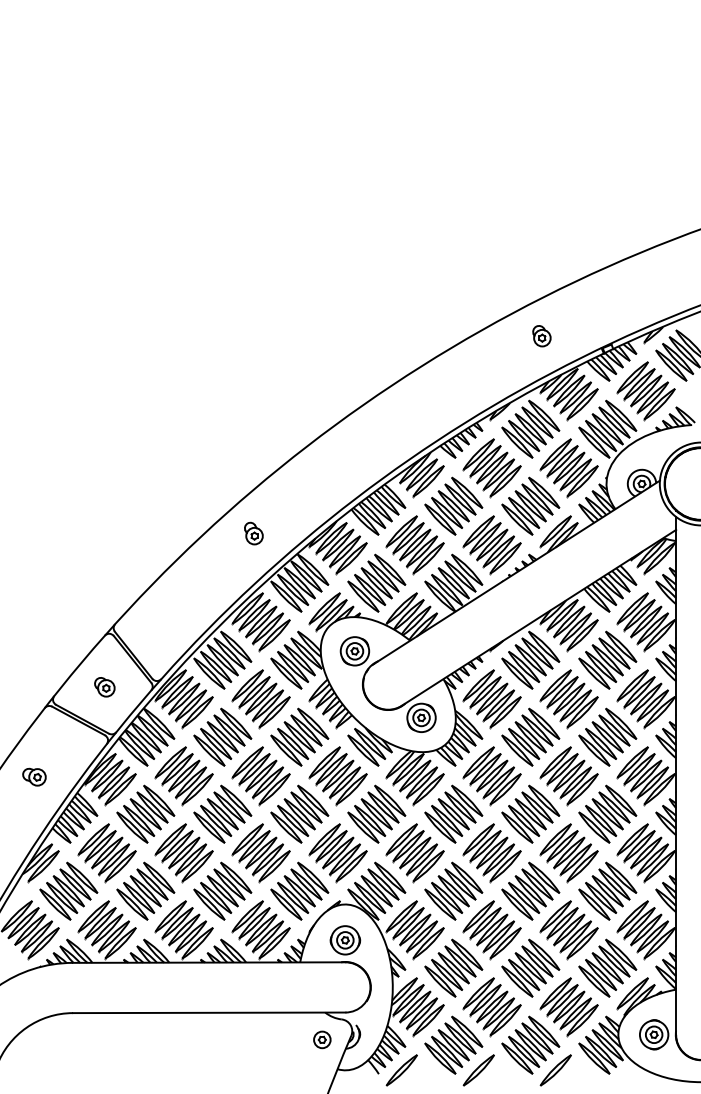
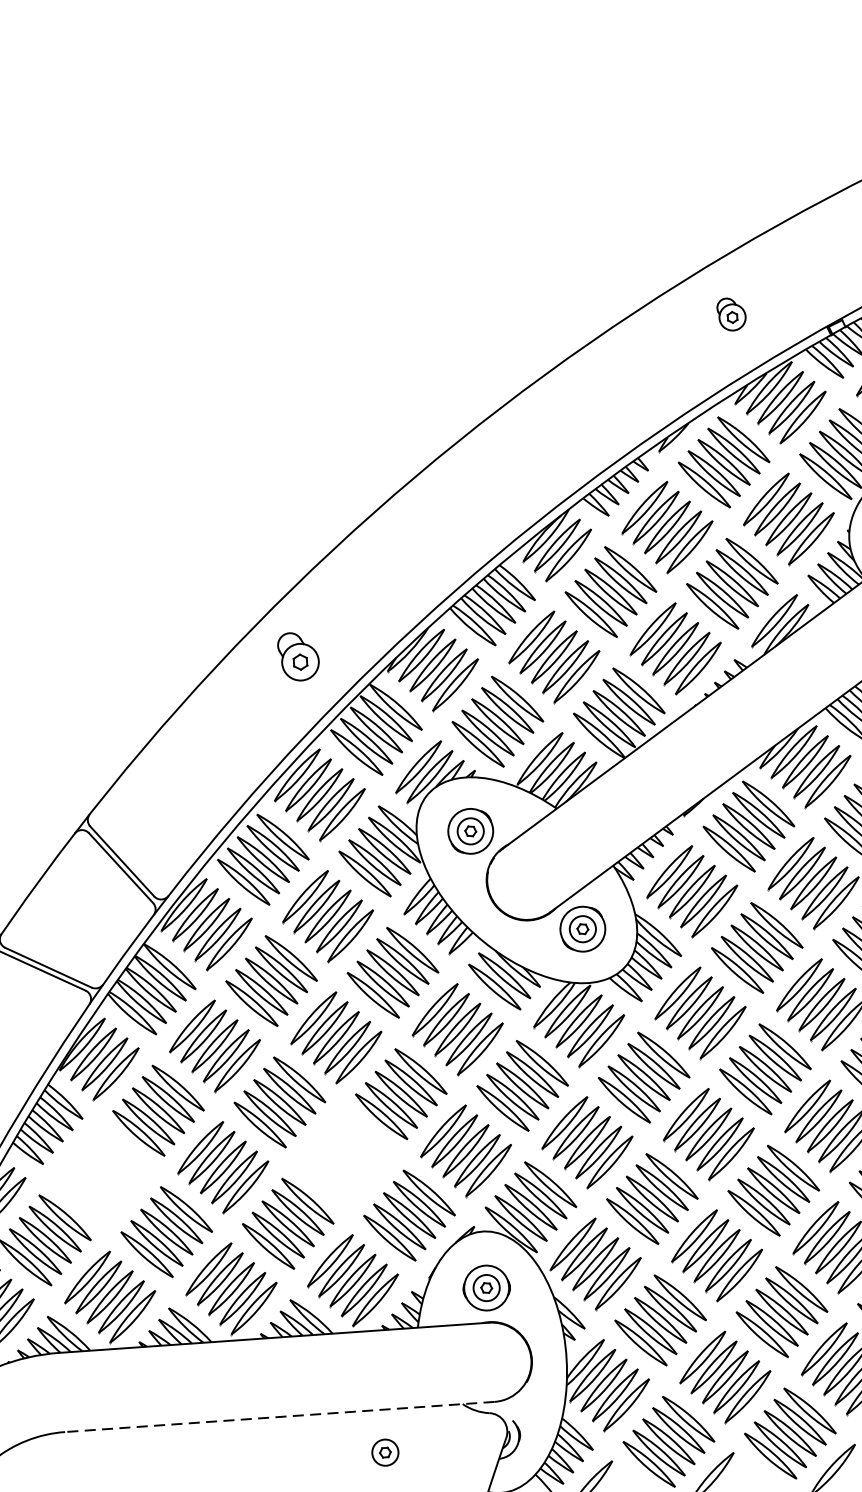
part: (253, 533) -> (298, 656), size x1.4
part: (104, 687) -> (79, 915), removed
part: (106, 853) -> (100, 1176), removed
part: (260, 853) -> (343, 1160), removed
line: (208, 1012) -> (278, 1416), solid -> dashed
part: (322, 1039) -> (385, 1452), moved

